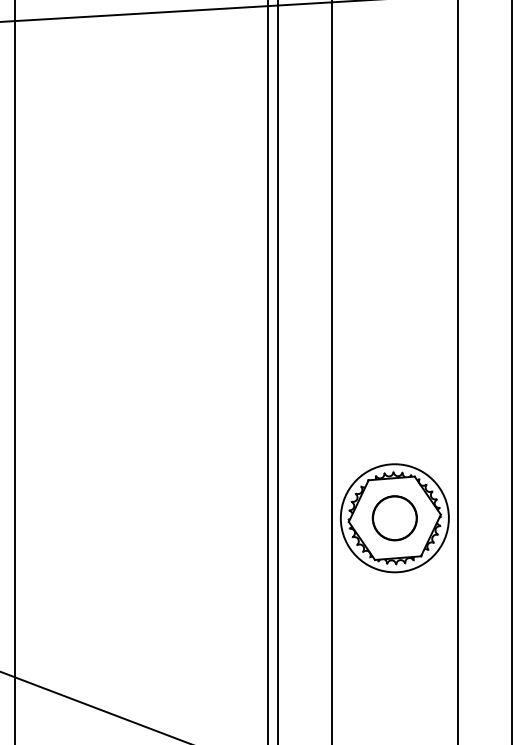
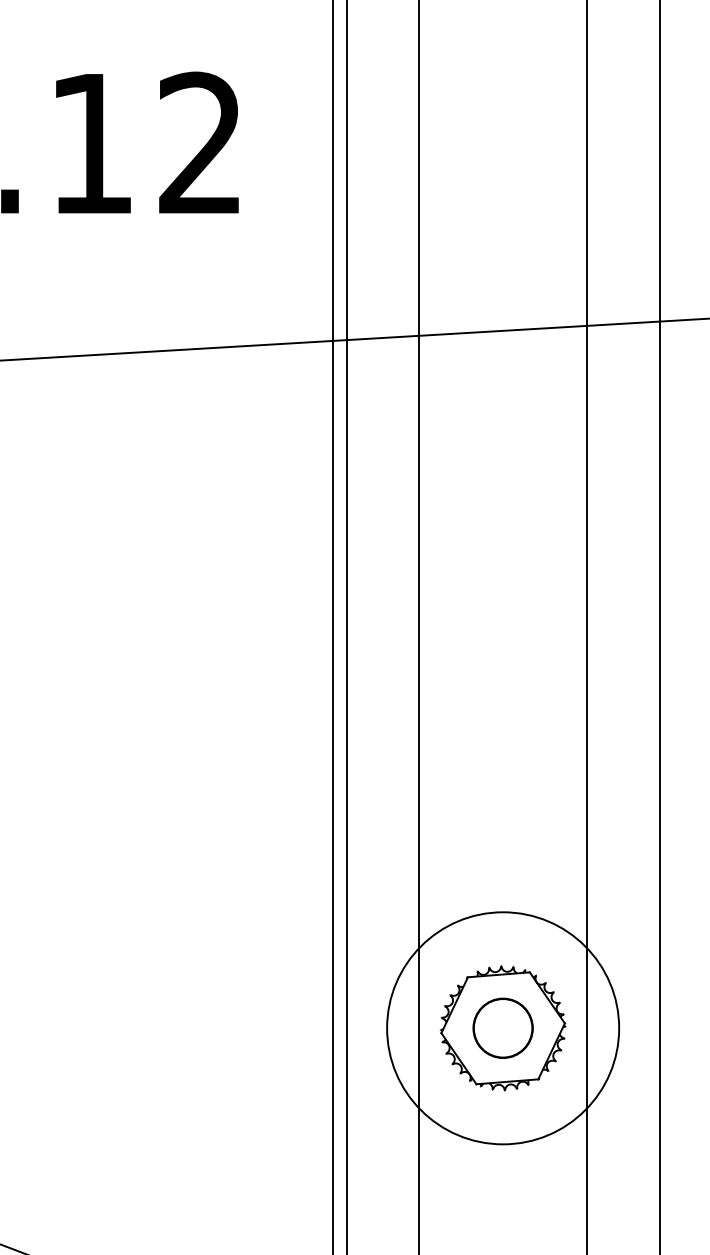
circle: (394, 517) -> (502, 1027), size x1.6

